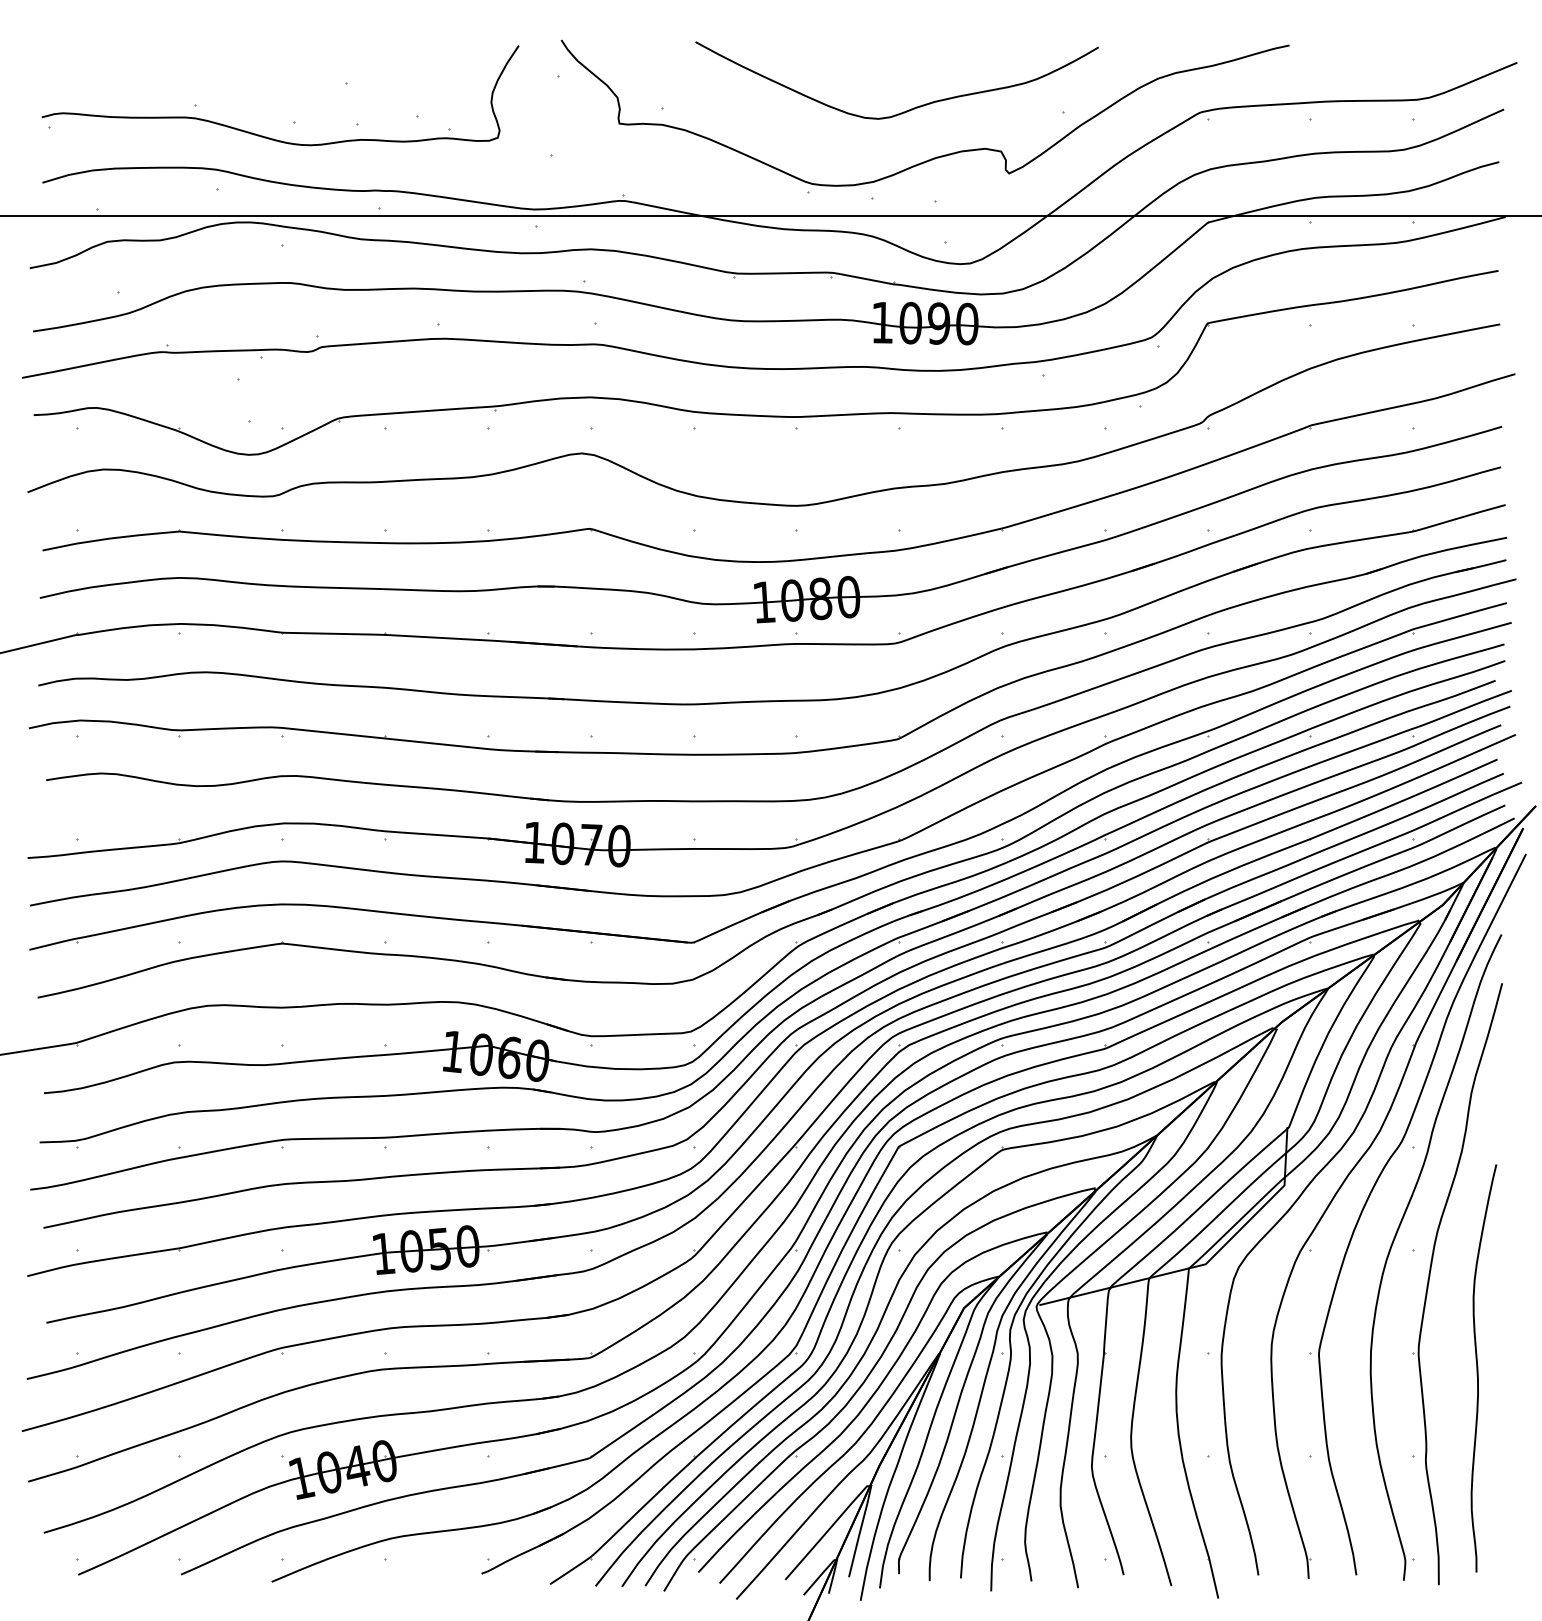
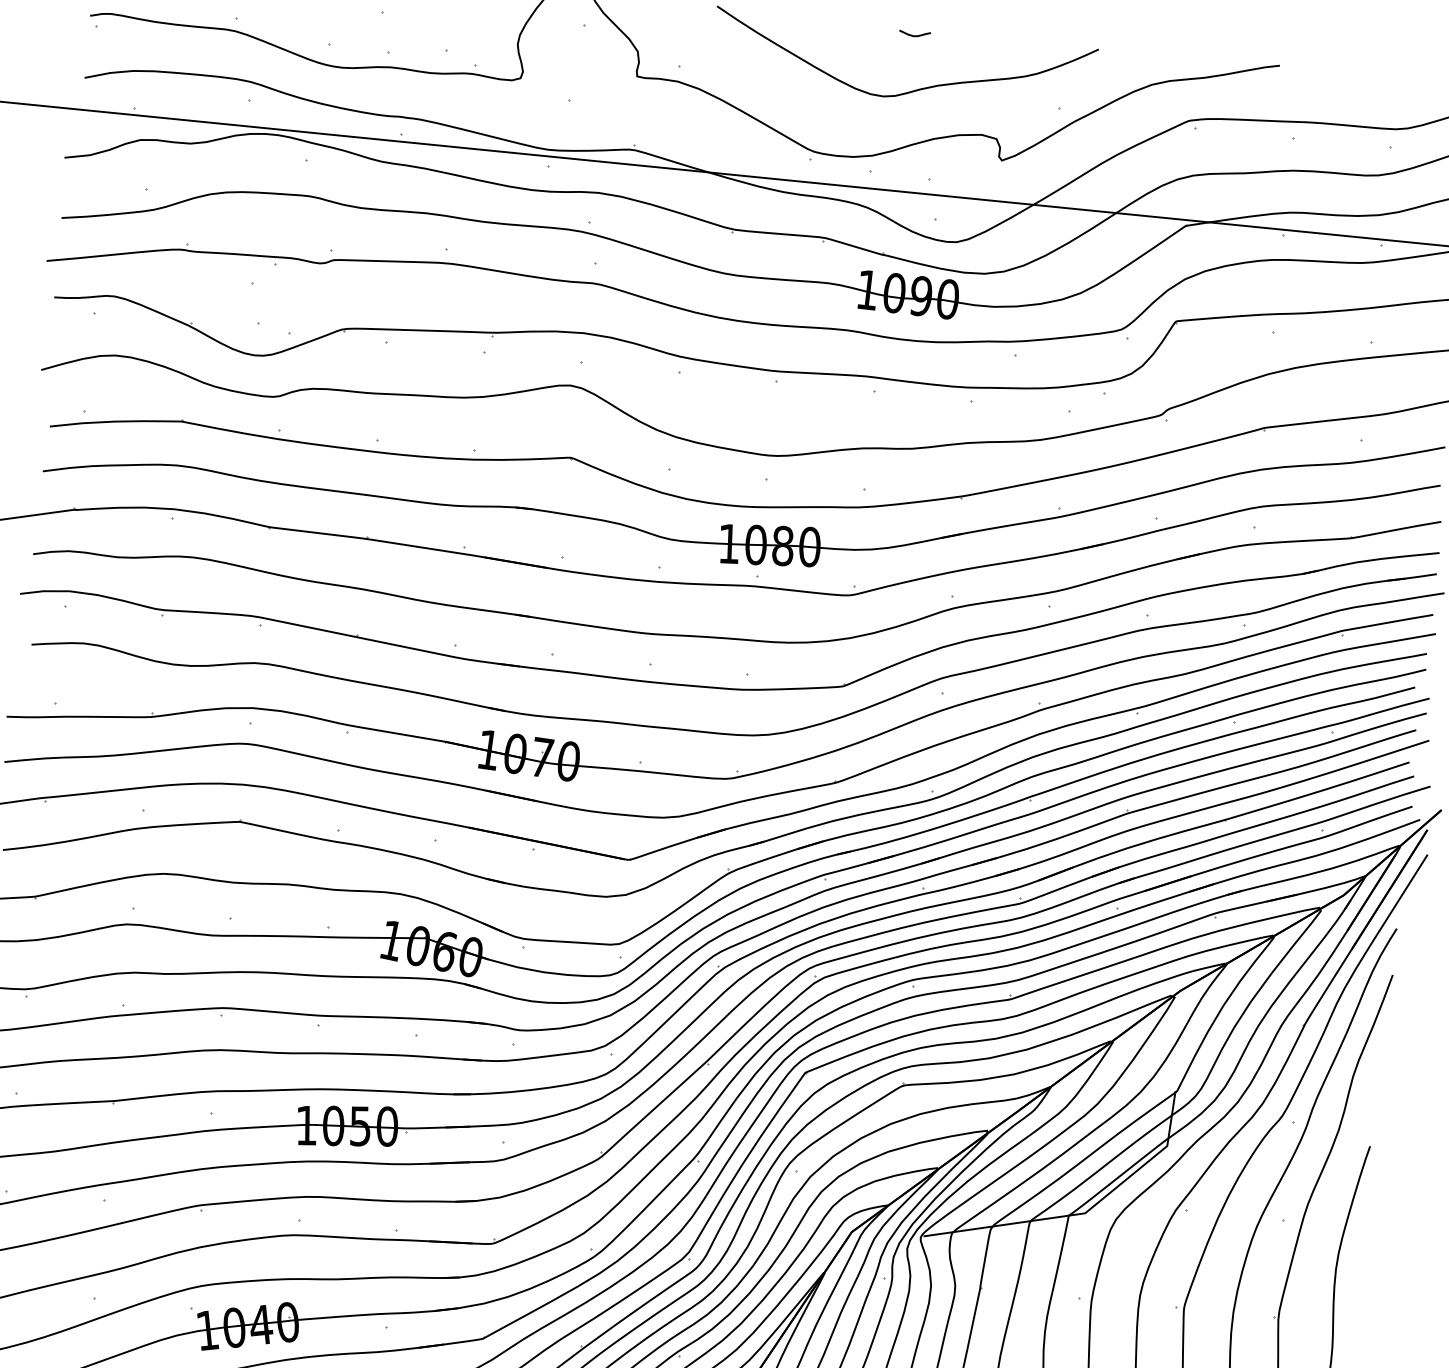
curve: (904, 51) -> (914, 34), added

